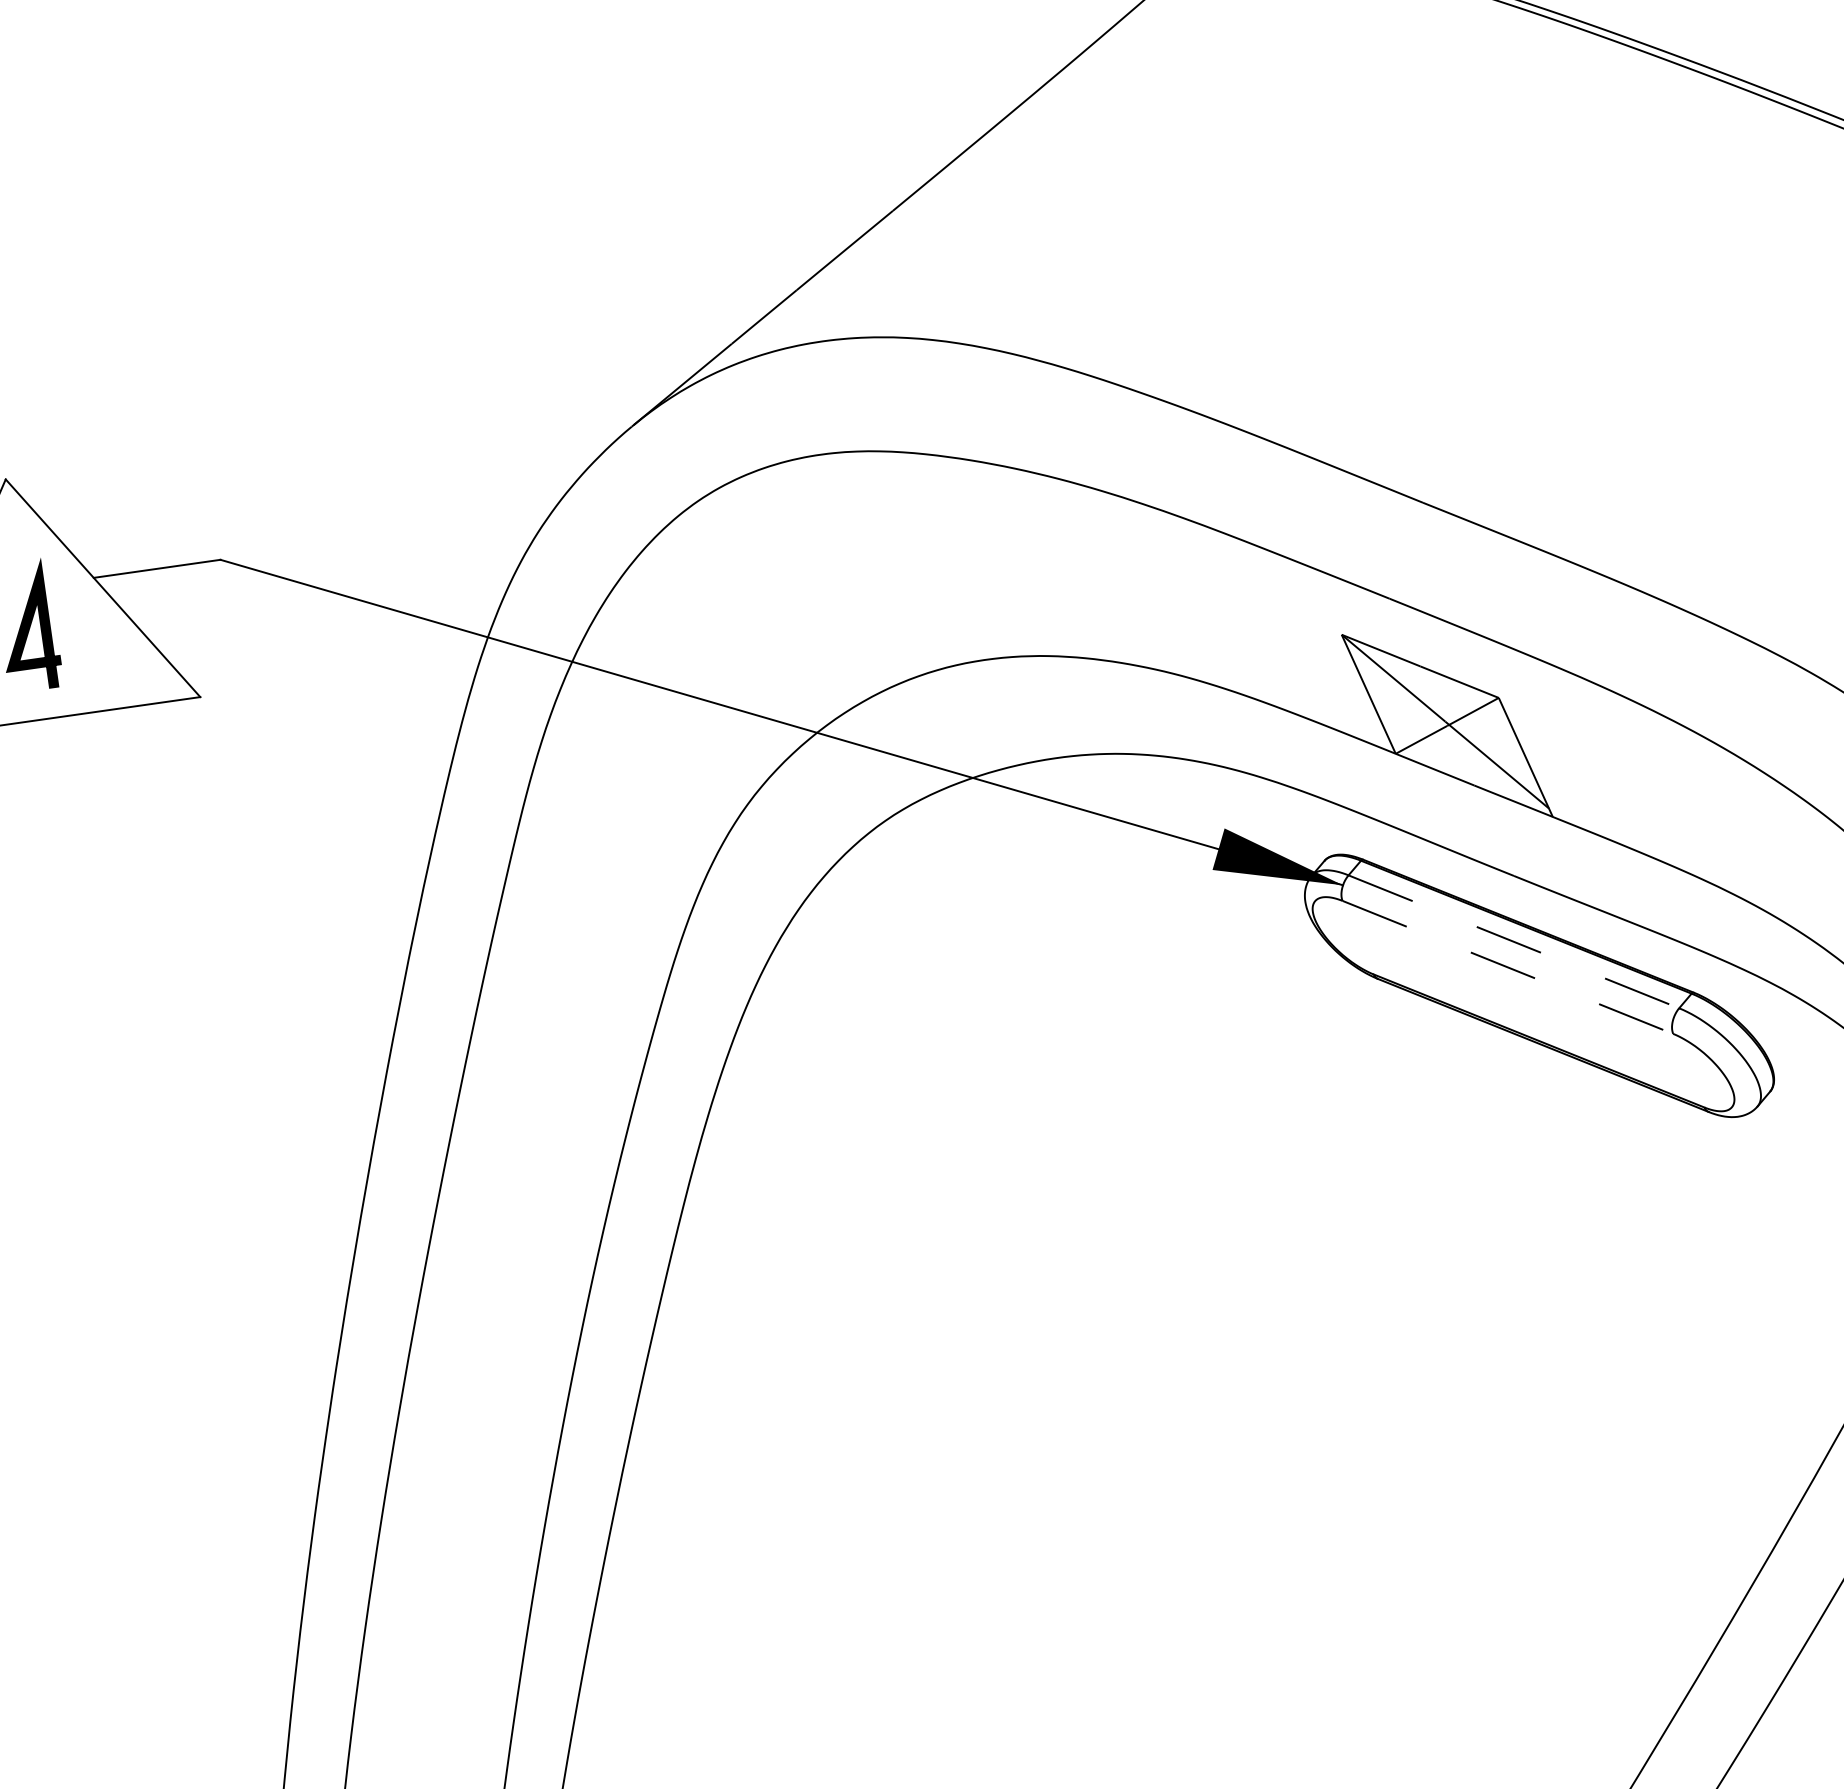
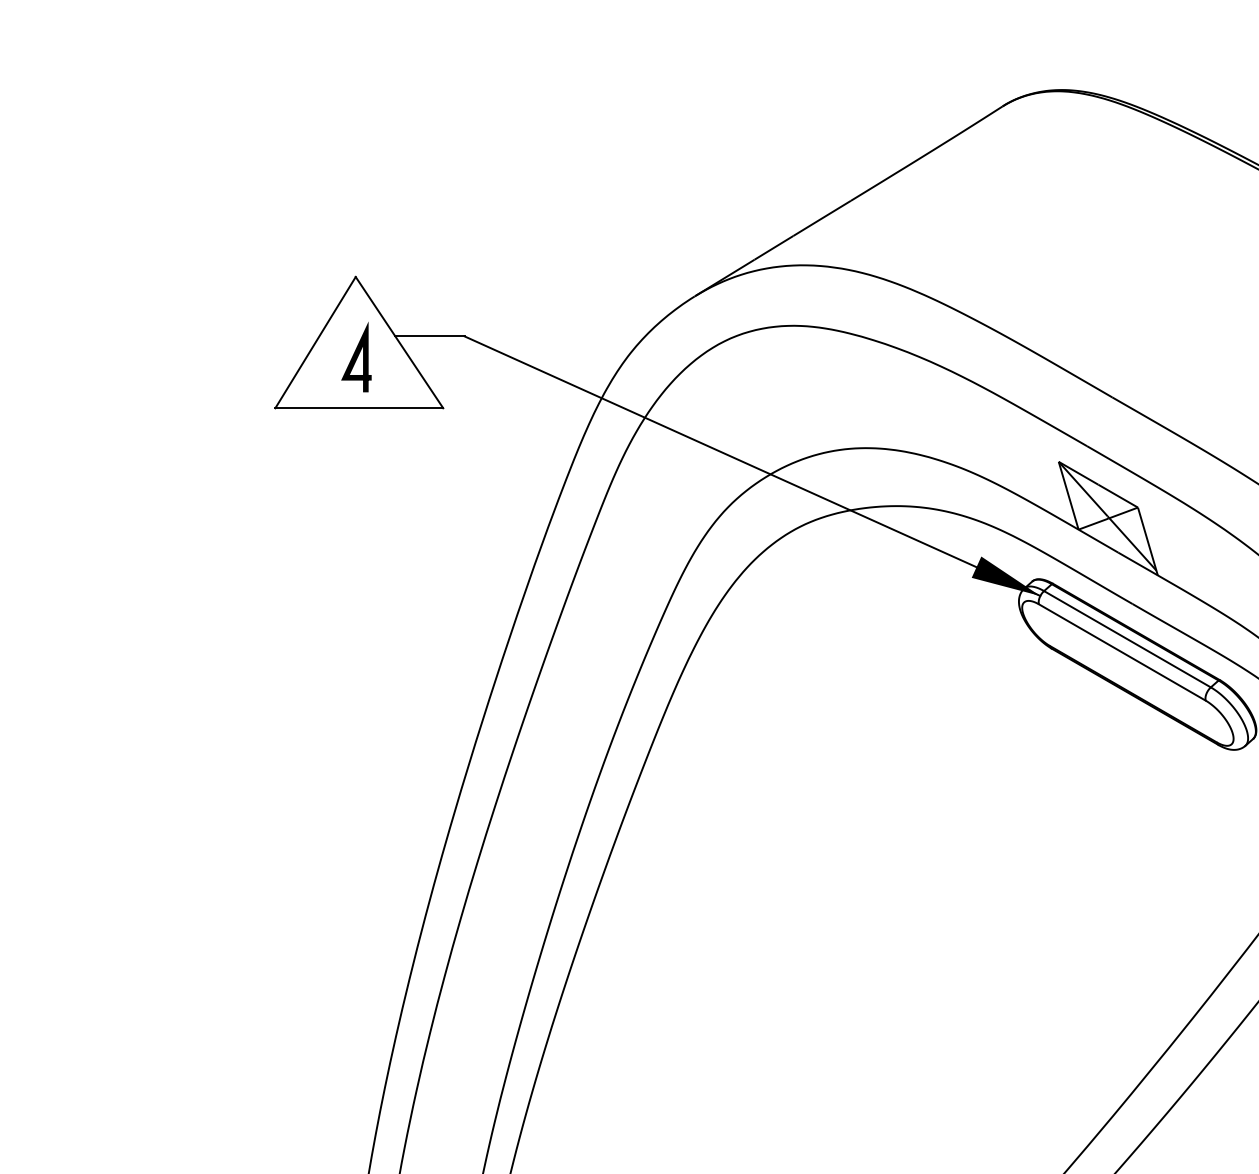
line: (1513, 942) -> (1127, 639), dashed -> solid
line: (1508, 967) -> (1122, 652), dashed -> solid

